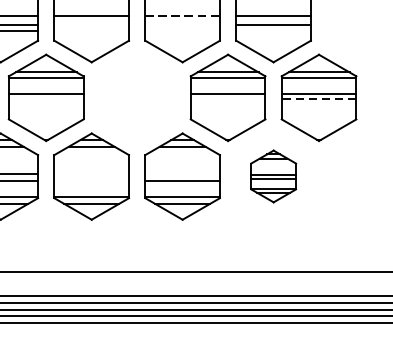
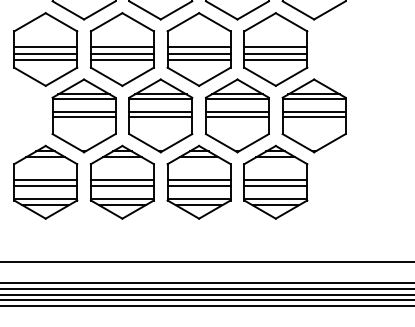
line: (183, 16) -> (199, 47), dashed -> solid
line: (90, 25) -> (121, 54), added
line: (181, 25) -> (198, 54), added
line: (90, 31) -> (121, 59), added
line: (181, 31) -> (198, 59), added
line: (273, 31) -> (275, 59), added
part: (136, 97) -> (160, 115), added
line: (45, 98) -> (83, 116), added
line: (226, 98) -> (236, 116), added
line: (318, 98) -> (313, 116), dashed -> solid
line: (90, 174) -> (121, 180), added
line: (181, 174) -> (198, 180), added
part: (273, 175) -> (275, 181), size x1.67
line: (90, 180) -> (121, 185), added

